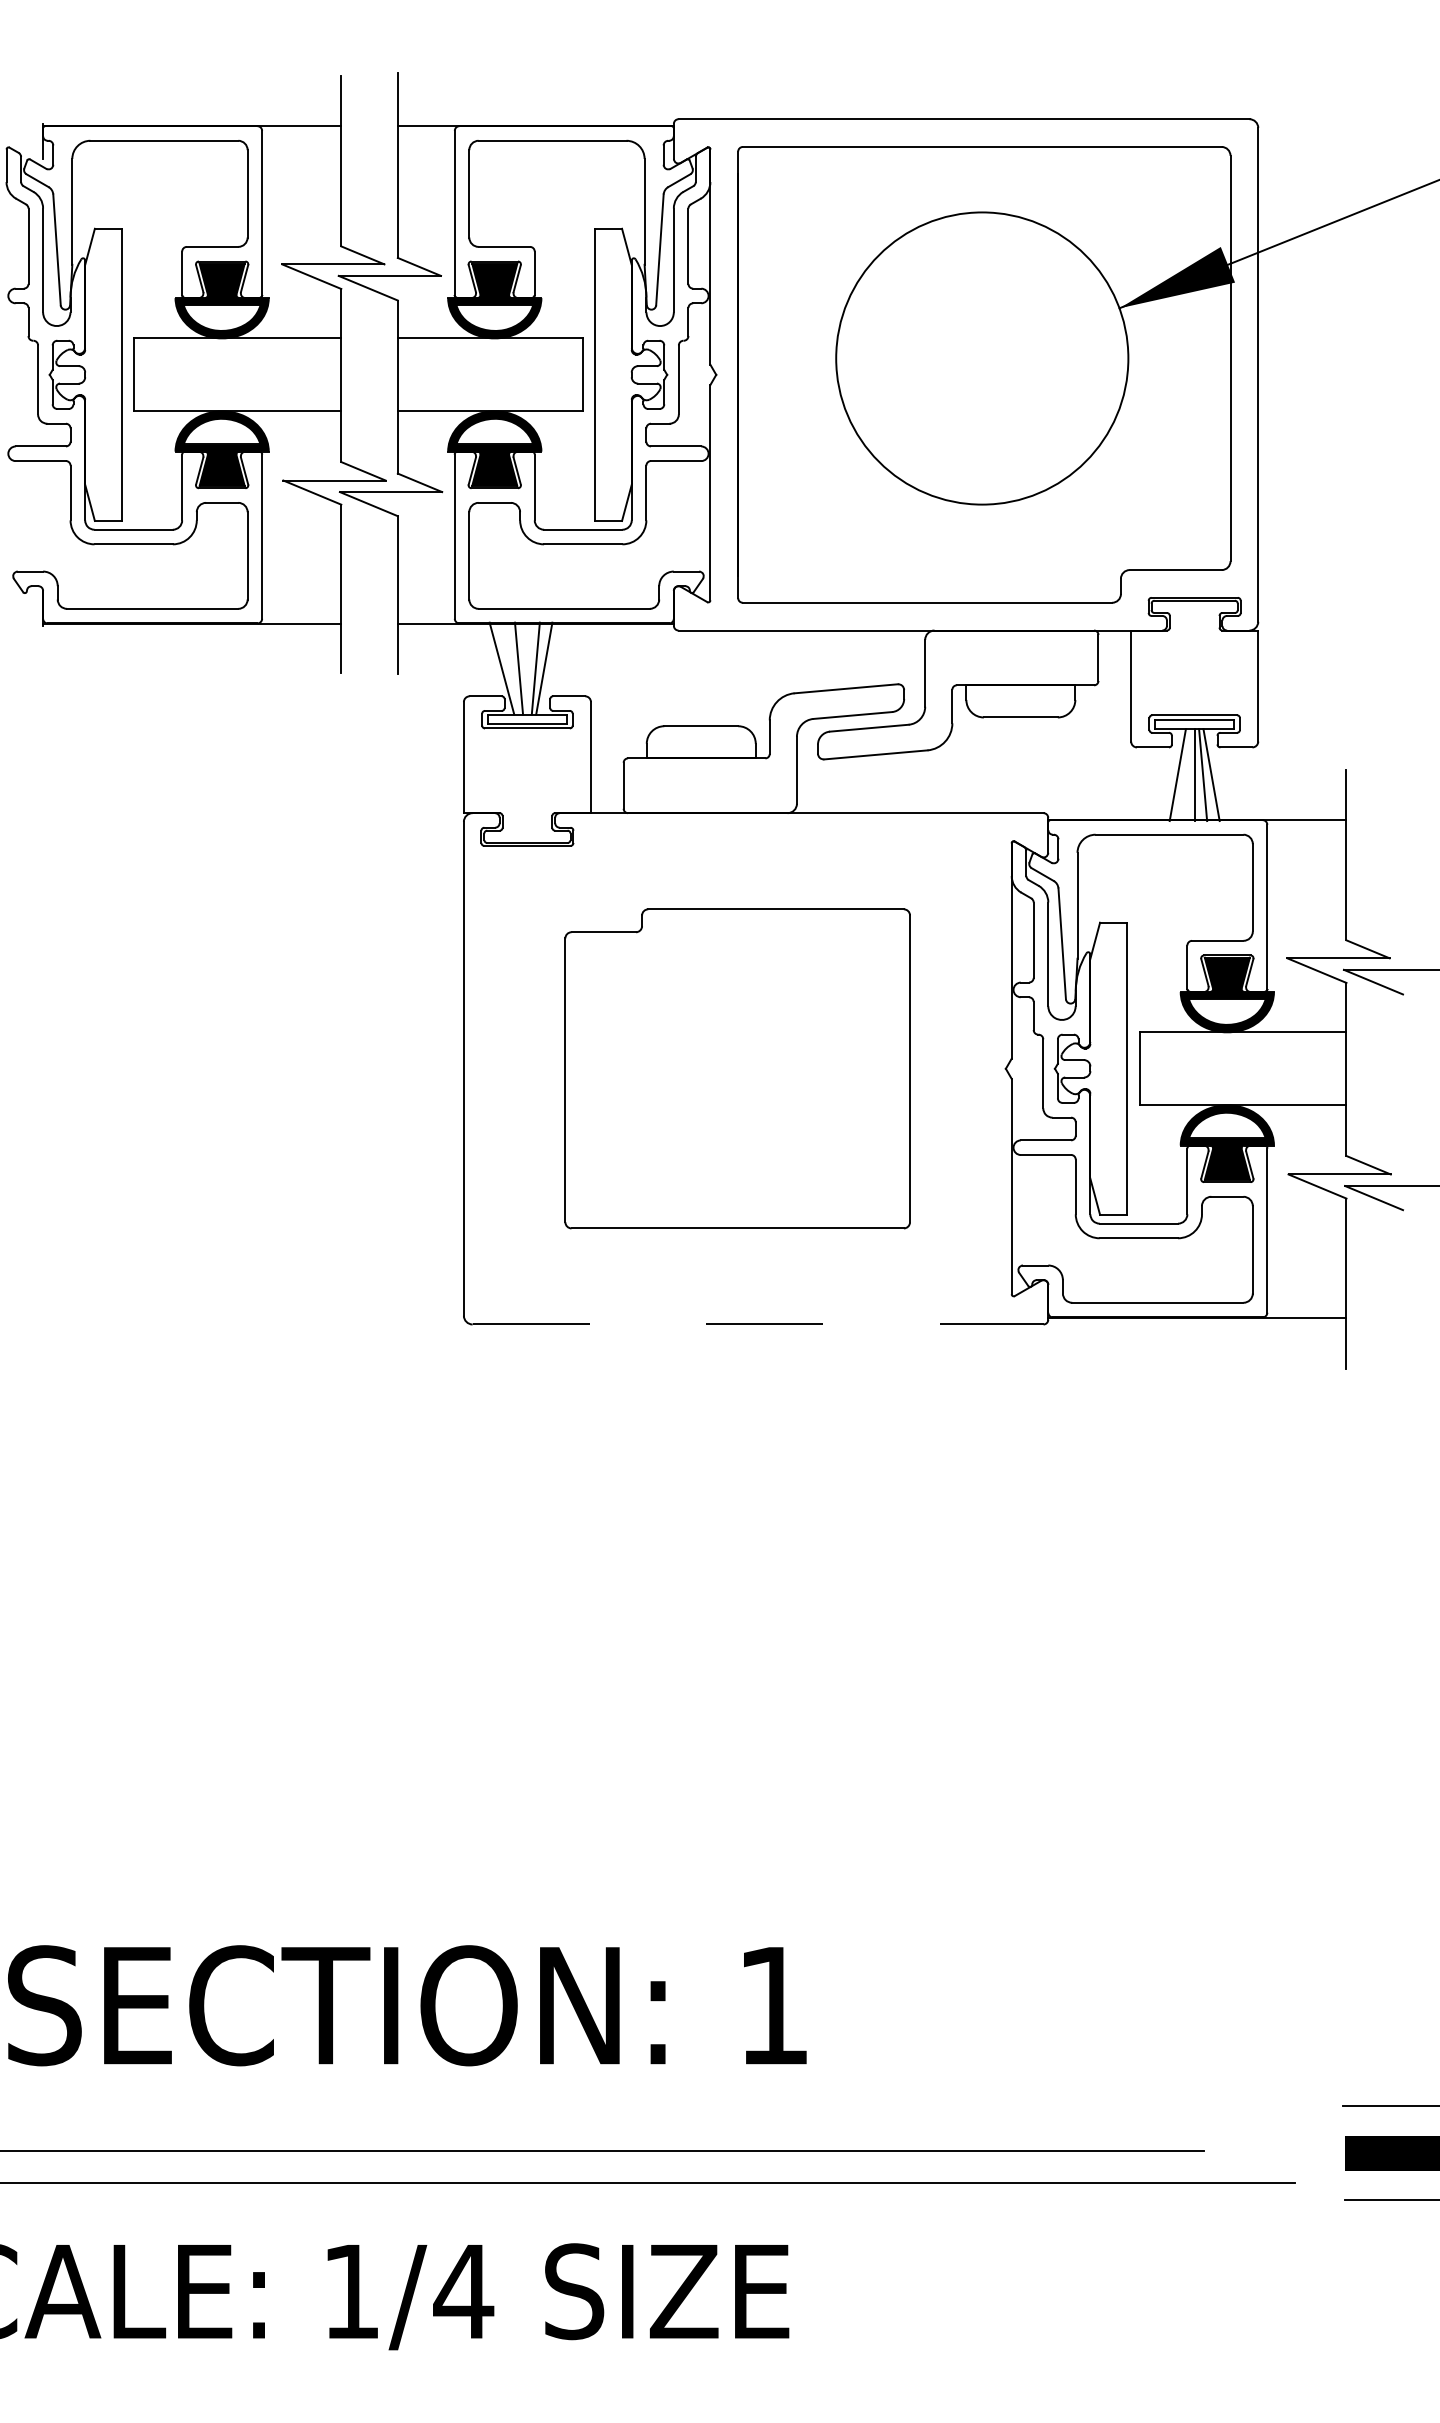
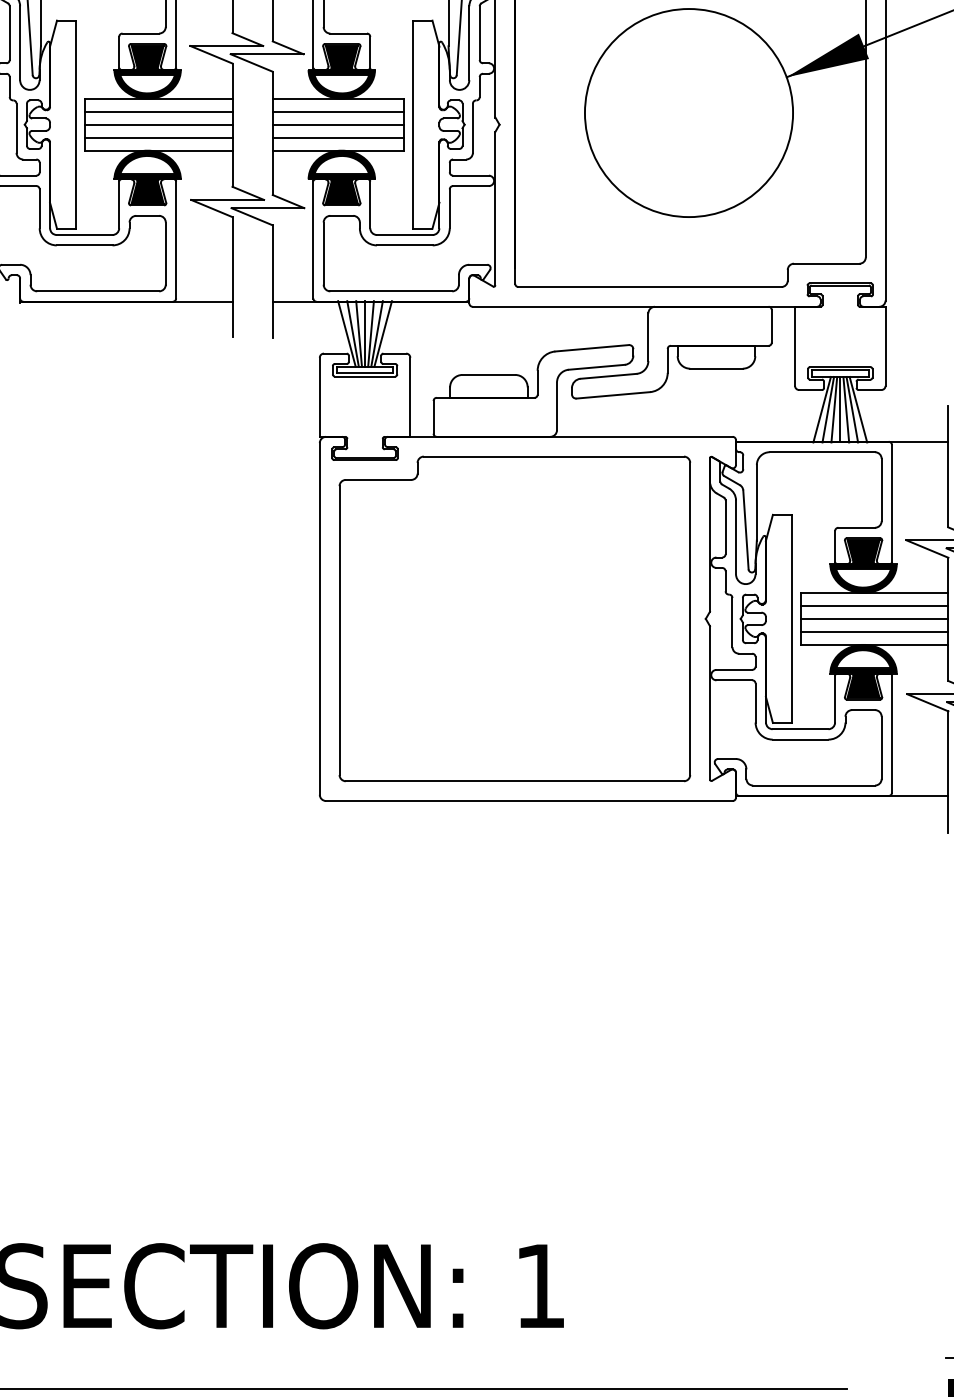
line: (237, 356) -> (158, 111), added
line: (489, 356) -> (338, 111), added
line: (237, 374) -> (158, 124), added
line: (489, 374) -> (338, 124), added
line: (237, 393) -> (158, 137), added
line: (489, 393) -> (338, 137), added
line: (510, 668) -> (353, 333), added
line: (527, 668) -> (365, 333), added
line: (552, 668) -> (382, 333), added
line: (1168, 775) -> (821, 410), added
line: (1186, 775) -> (834, 410), added
line: (1219, 775) -> (857, 410), added
line: (1242, 1050) -> (874, 605), added
part: (737, 1068) -> (514, 618), size x1.43
line: (1242, 1068) -> (874, 618), added
line: (1242, 1087) -> (874, 632), added
line: (758, 1324) -> (529, 801), dashed -> solid

